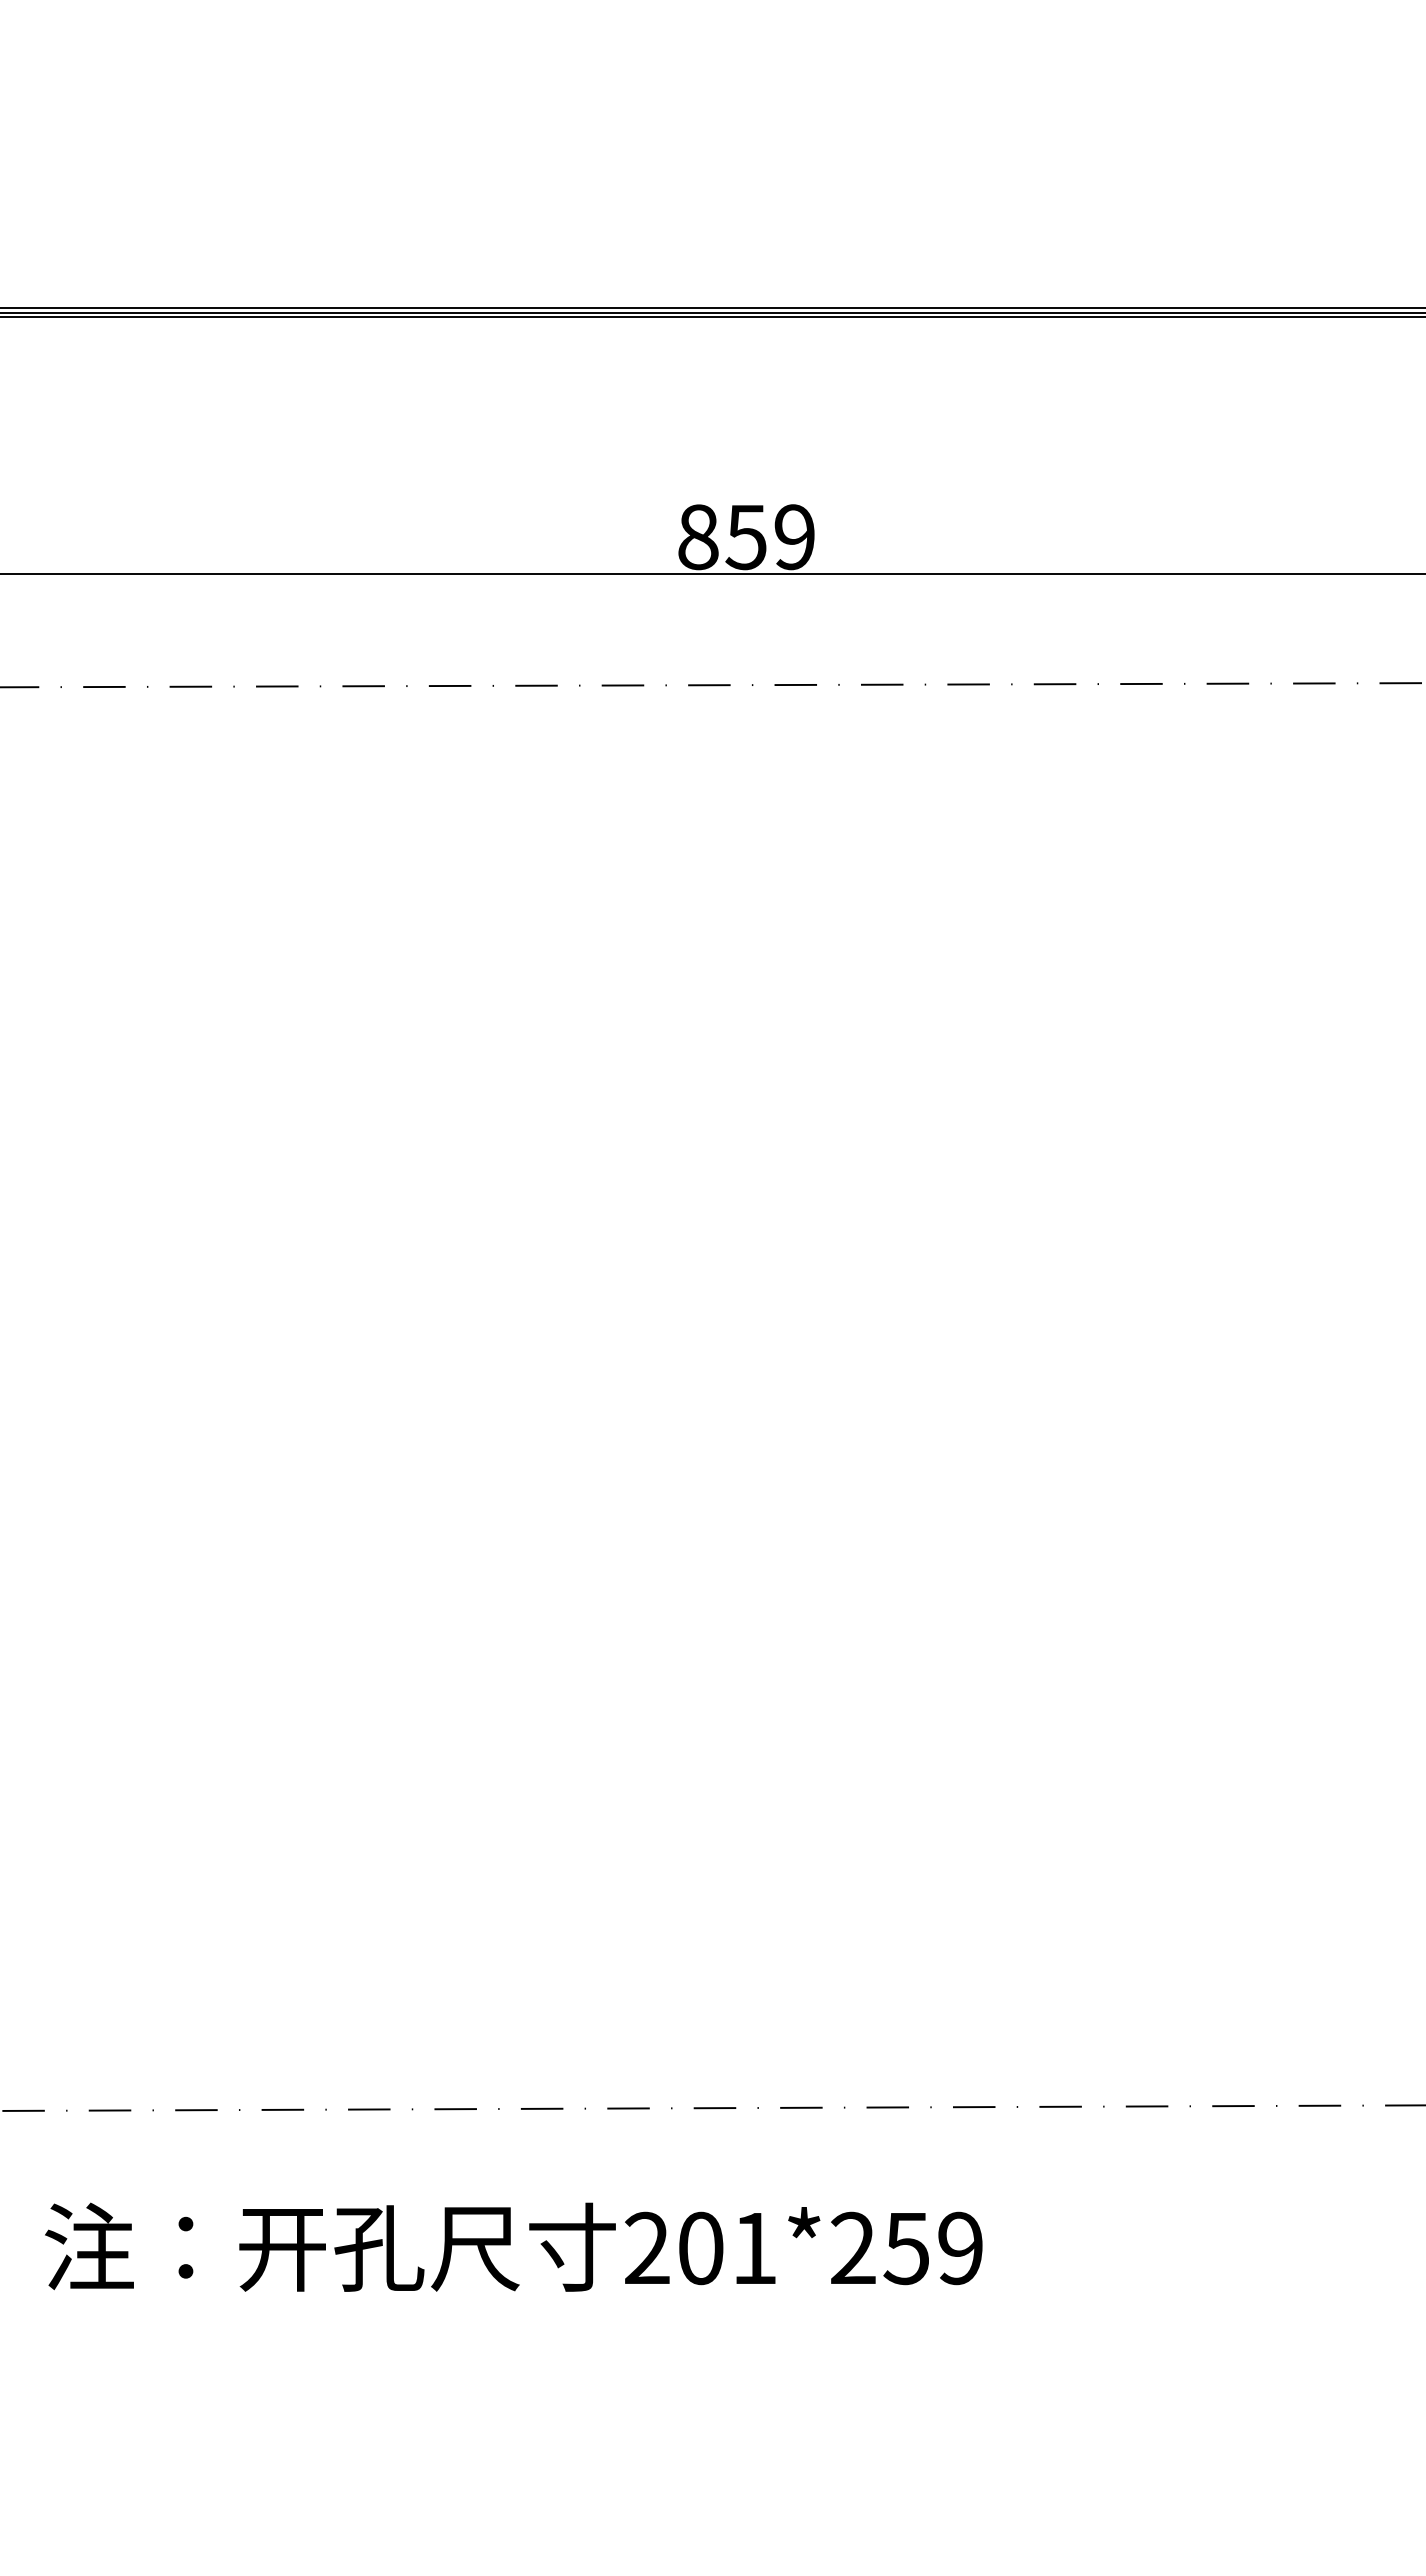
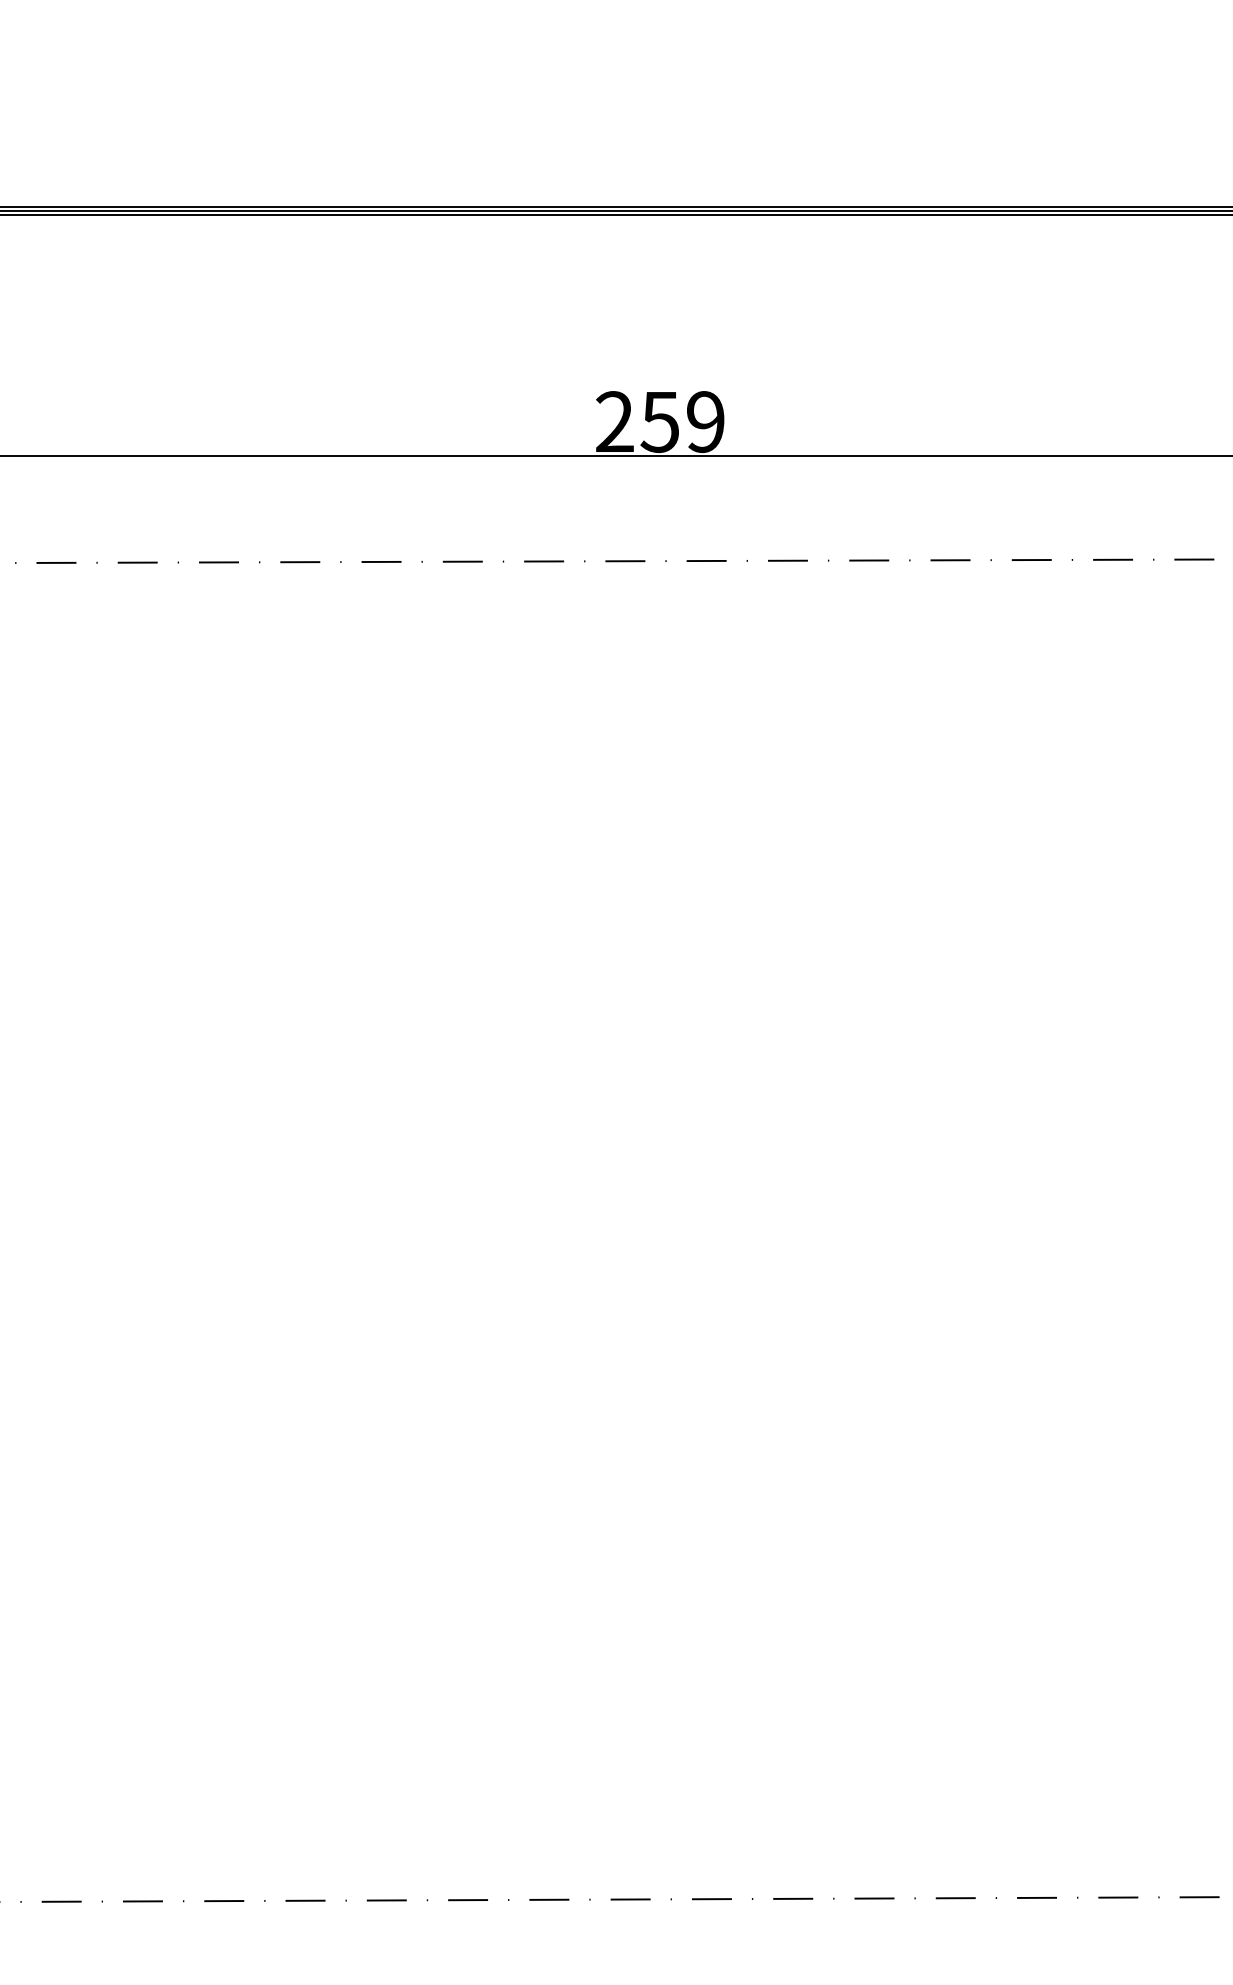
text: (698, 537) -> (615, 422), 859 -> 259

